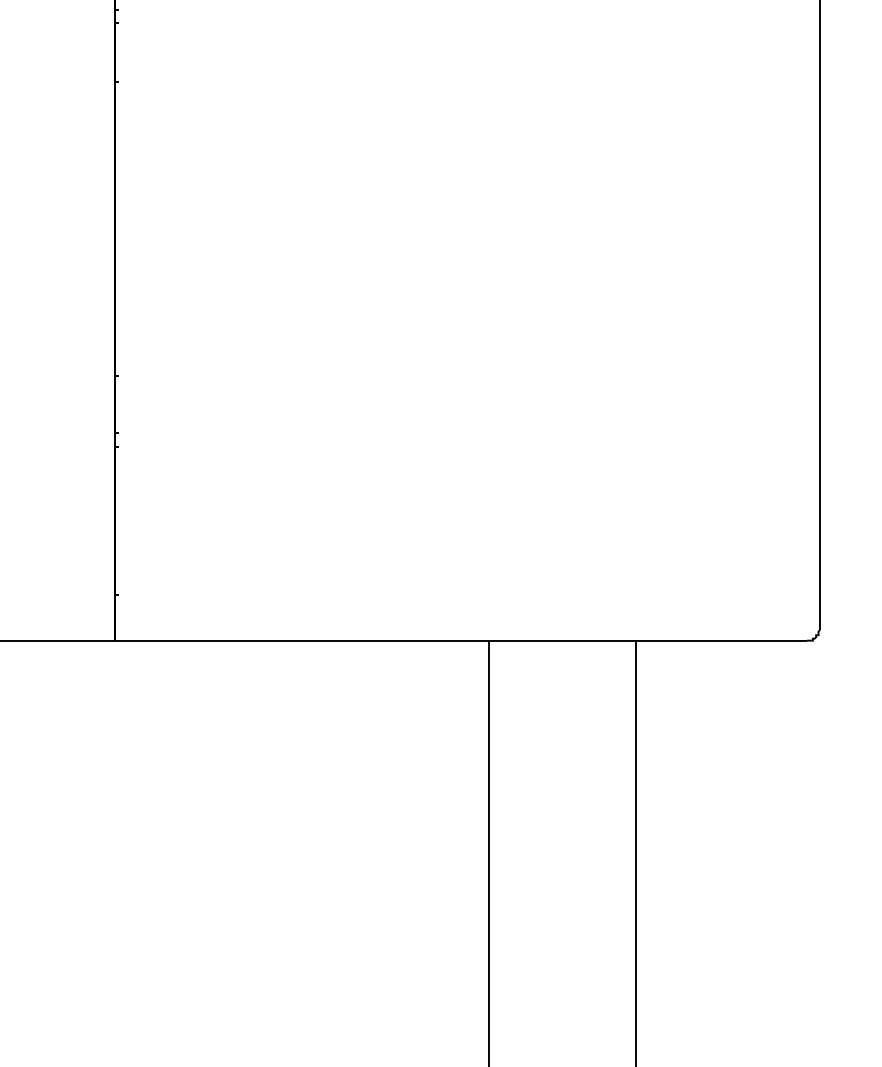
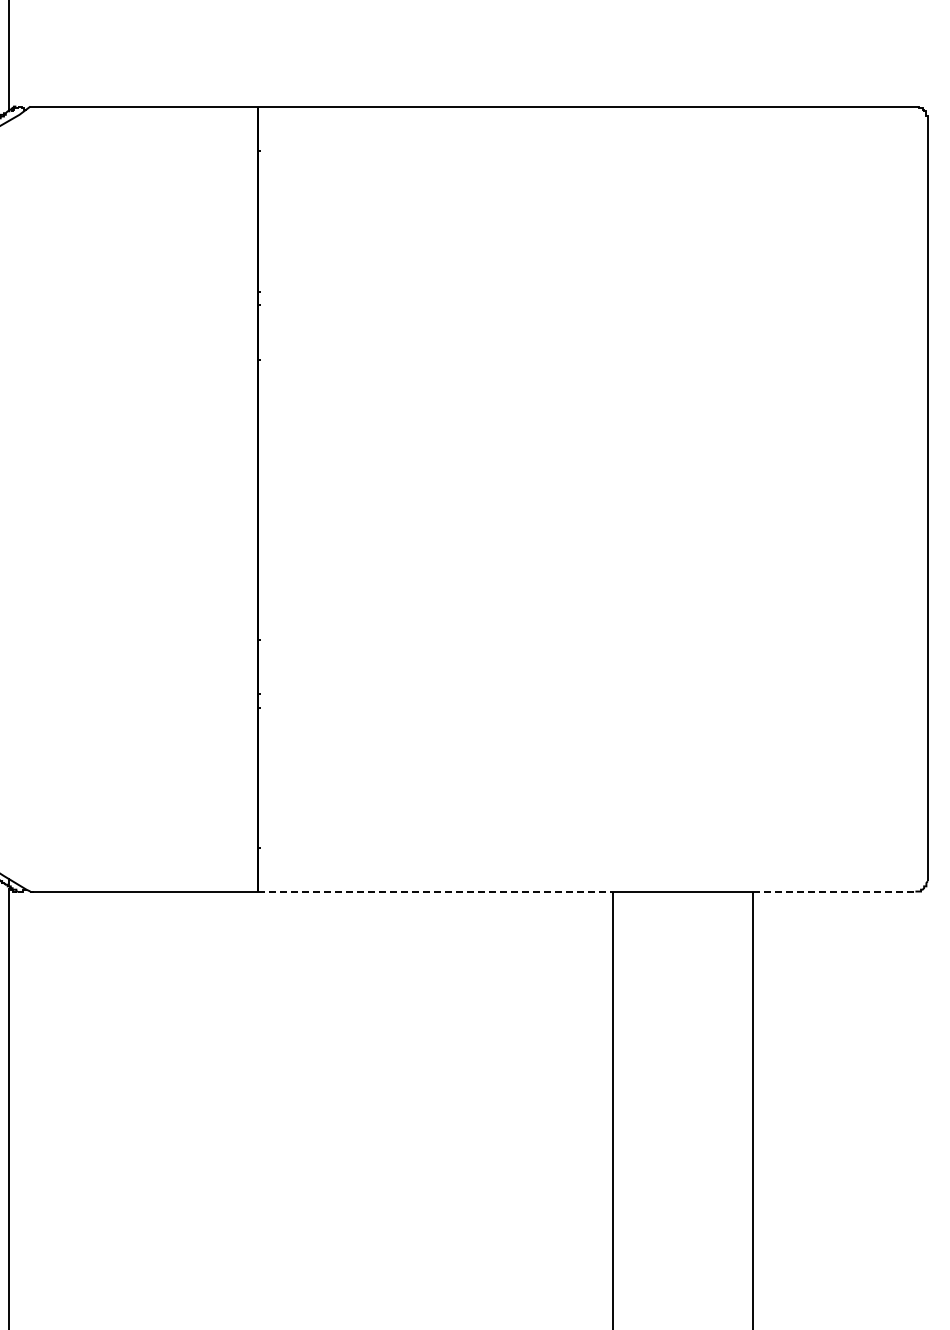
line: (302, 640) -> (435, 891), solid -> dashed
line: (721, 640) -> (834, 891), solid -> dashed

